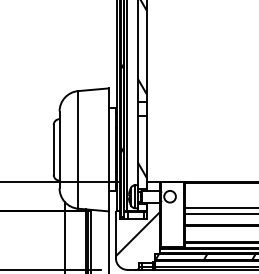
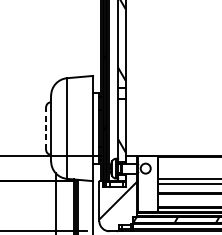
line: (53, 149) -> (45, 128), solid -> dashed

